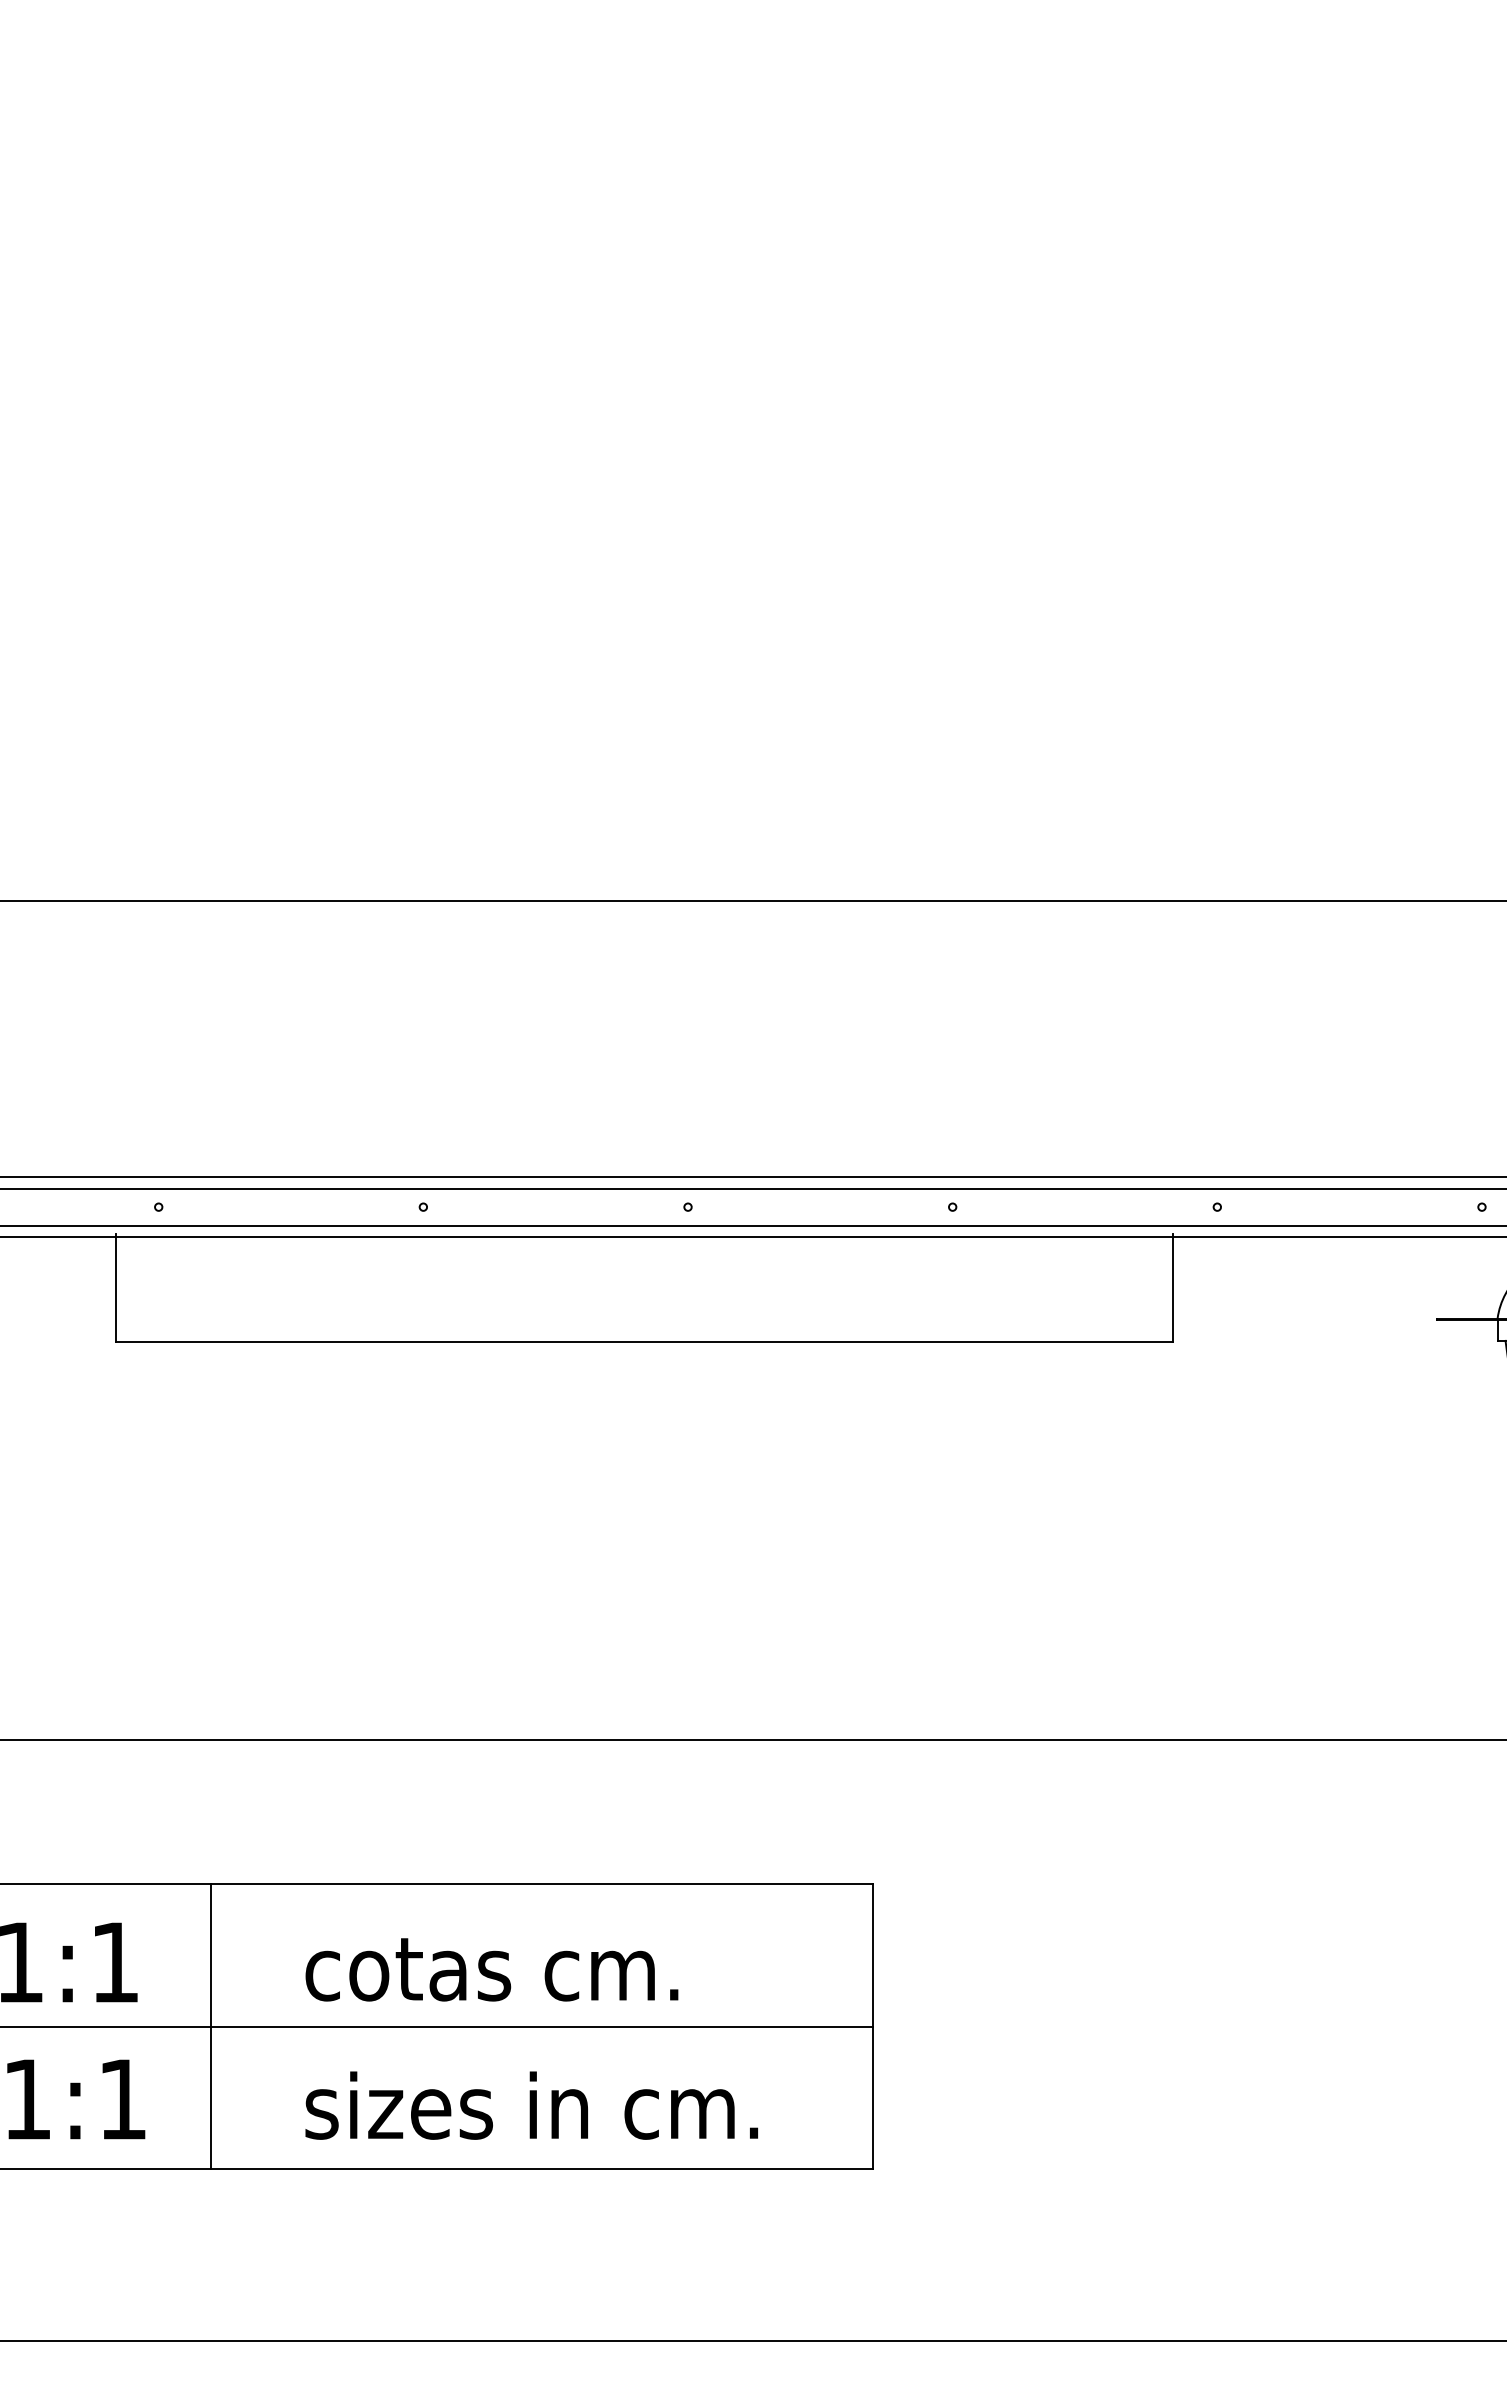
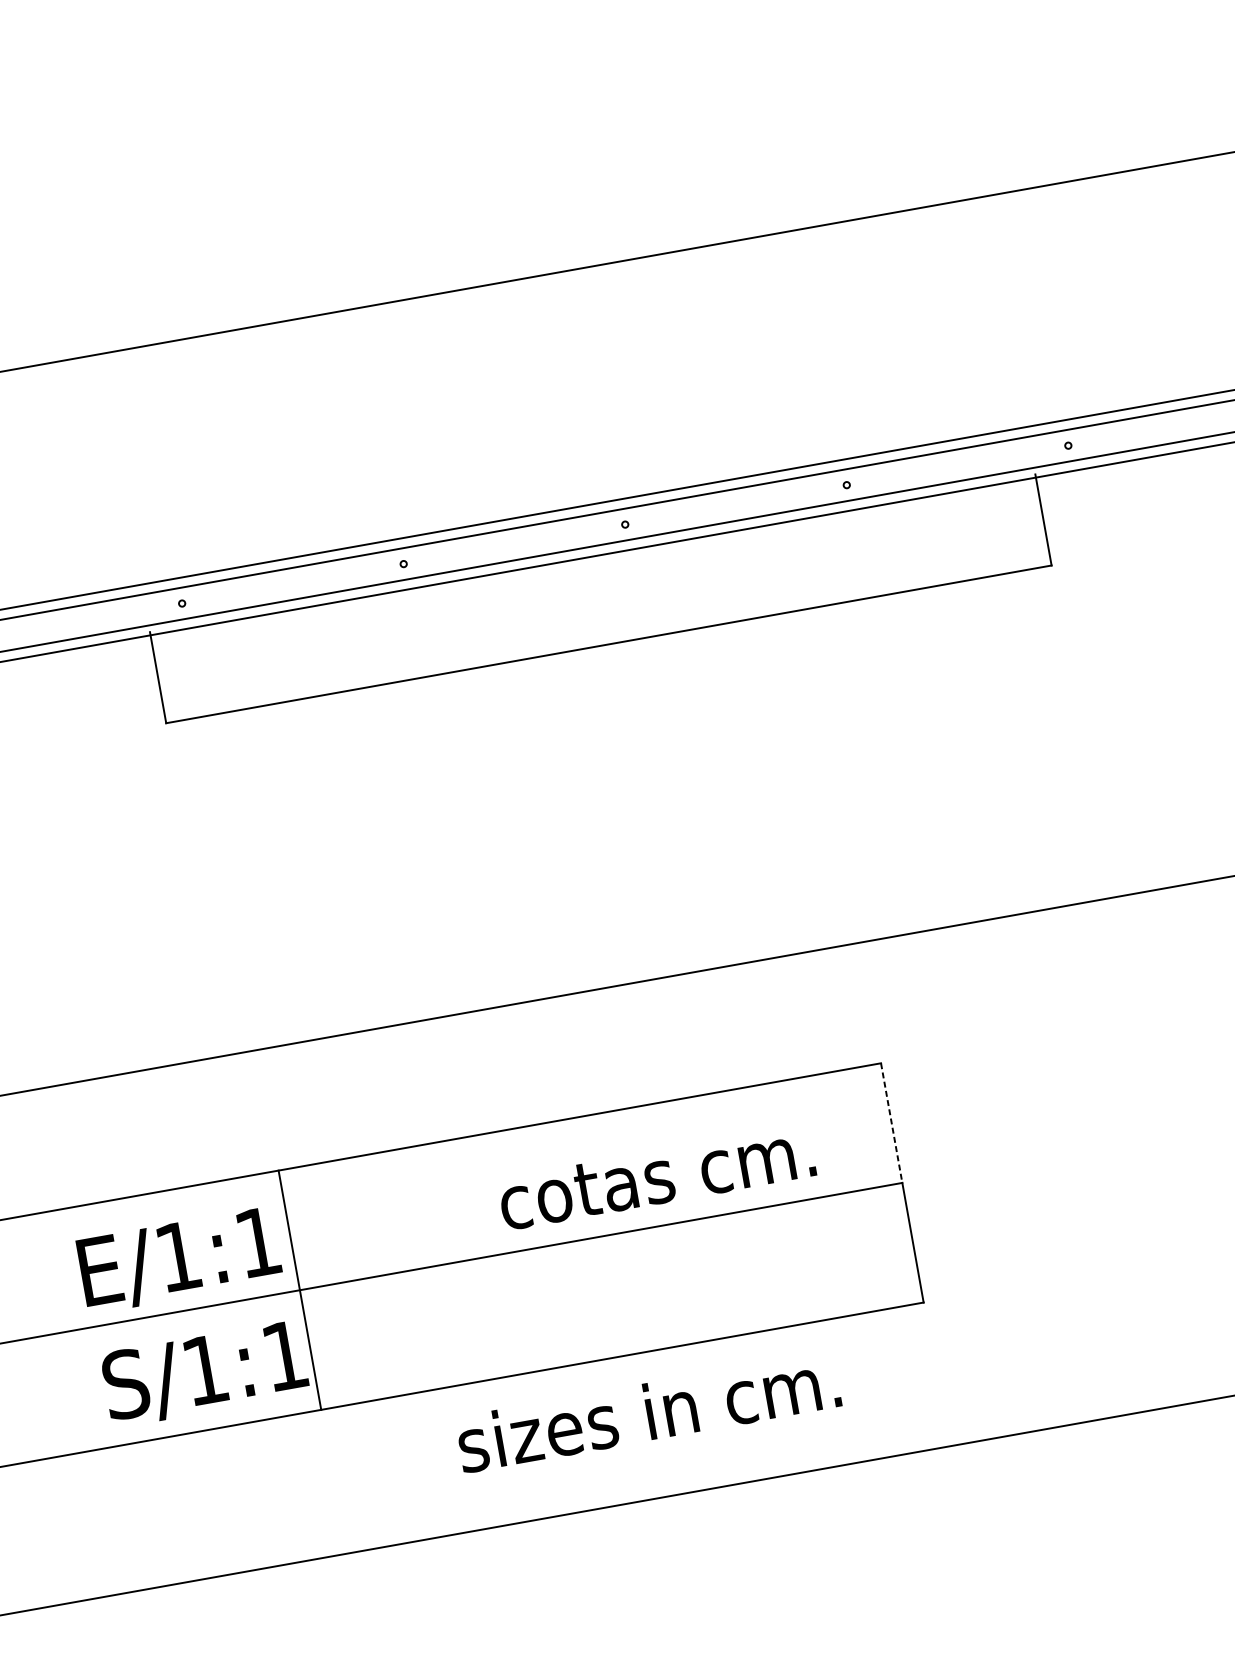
line: (873, 1955) -> (892, 1123), solid -> dashed
text: (491, 1969) -> (656, 1177), moved
line: (211, 2026) -> (299, 1290), moved
text: (531, 2105) -> (648, 1412), moved

